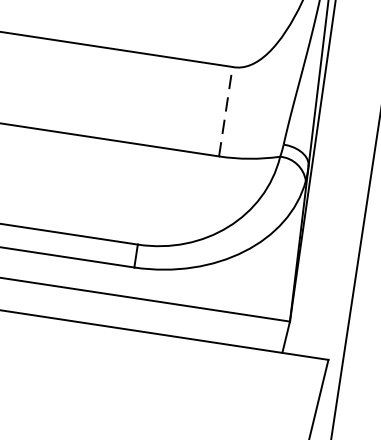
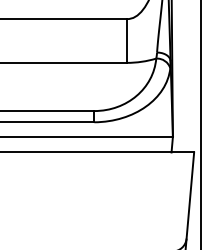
line: (225, 110) -> (126, 40), dashed -> solid

